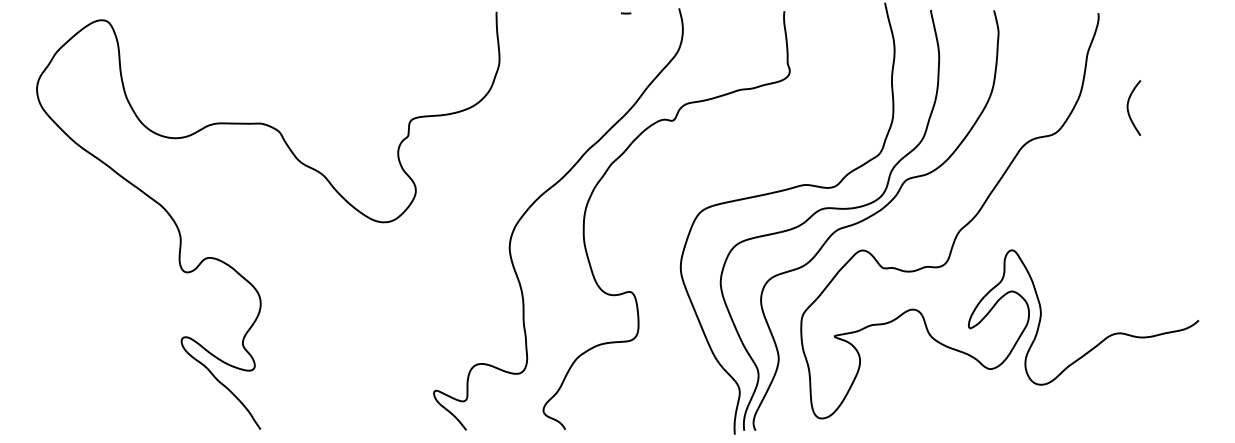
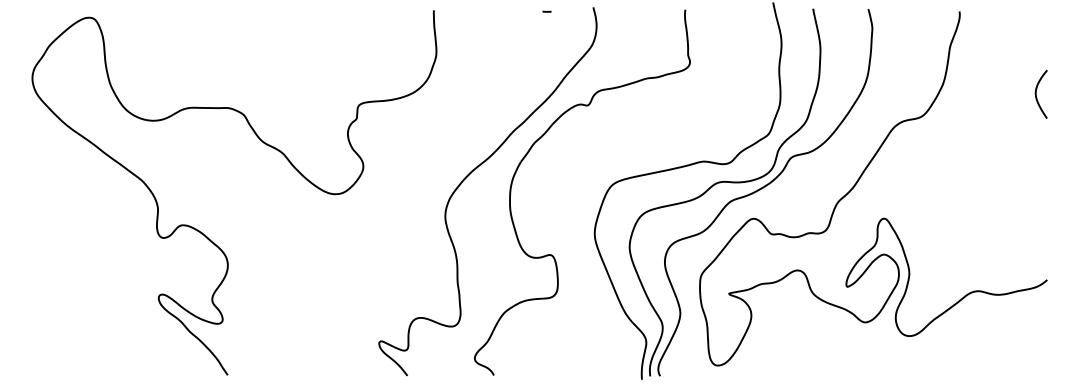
curve: (1128, 107) -> (1036, 93), moved

